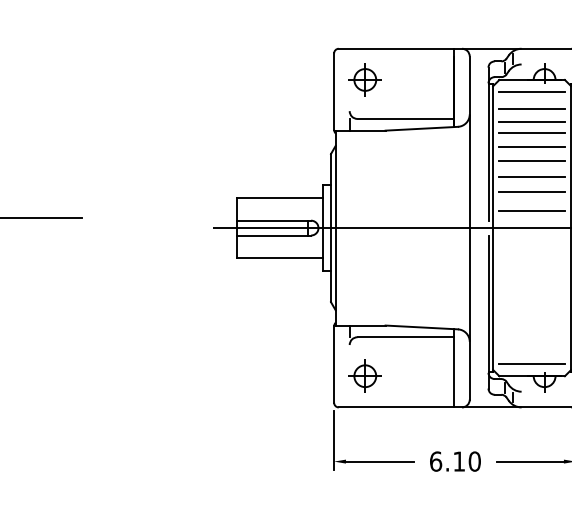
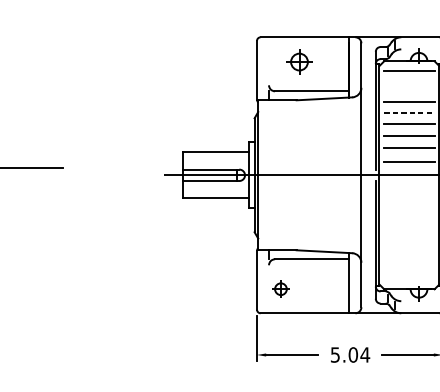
part: (364, 79) -> (298, 61), moved
line: (531, 109) -> (408, 84), removed
line: (531, 121) -> (408, 93), removed
line: (532, 147) -> (409, 113), solid -> dashed
line: (531, 364) -> (408, 280), removed
part: (364, 375) -> (280, 288), size x0.7
text: (455, 461) -> (350, 354), 6.10 -> 5.04

